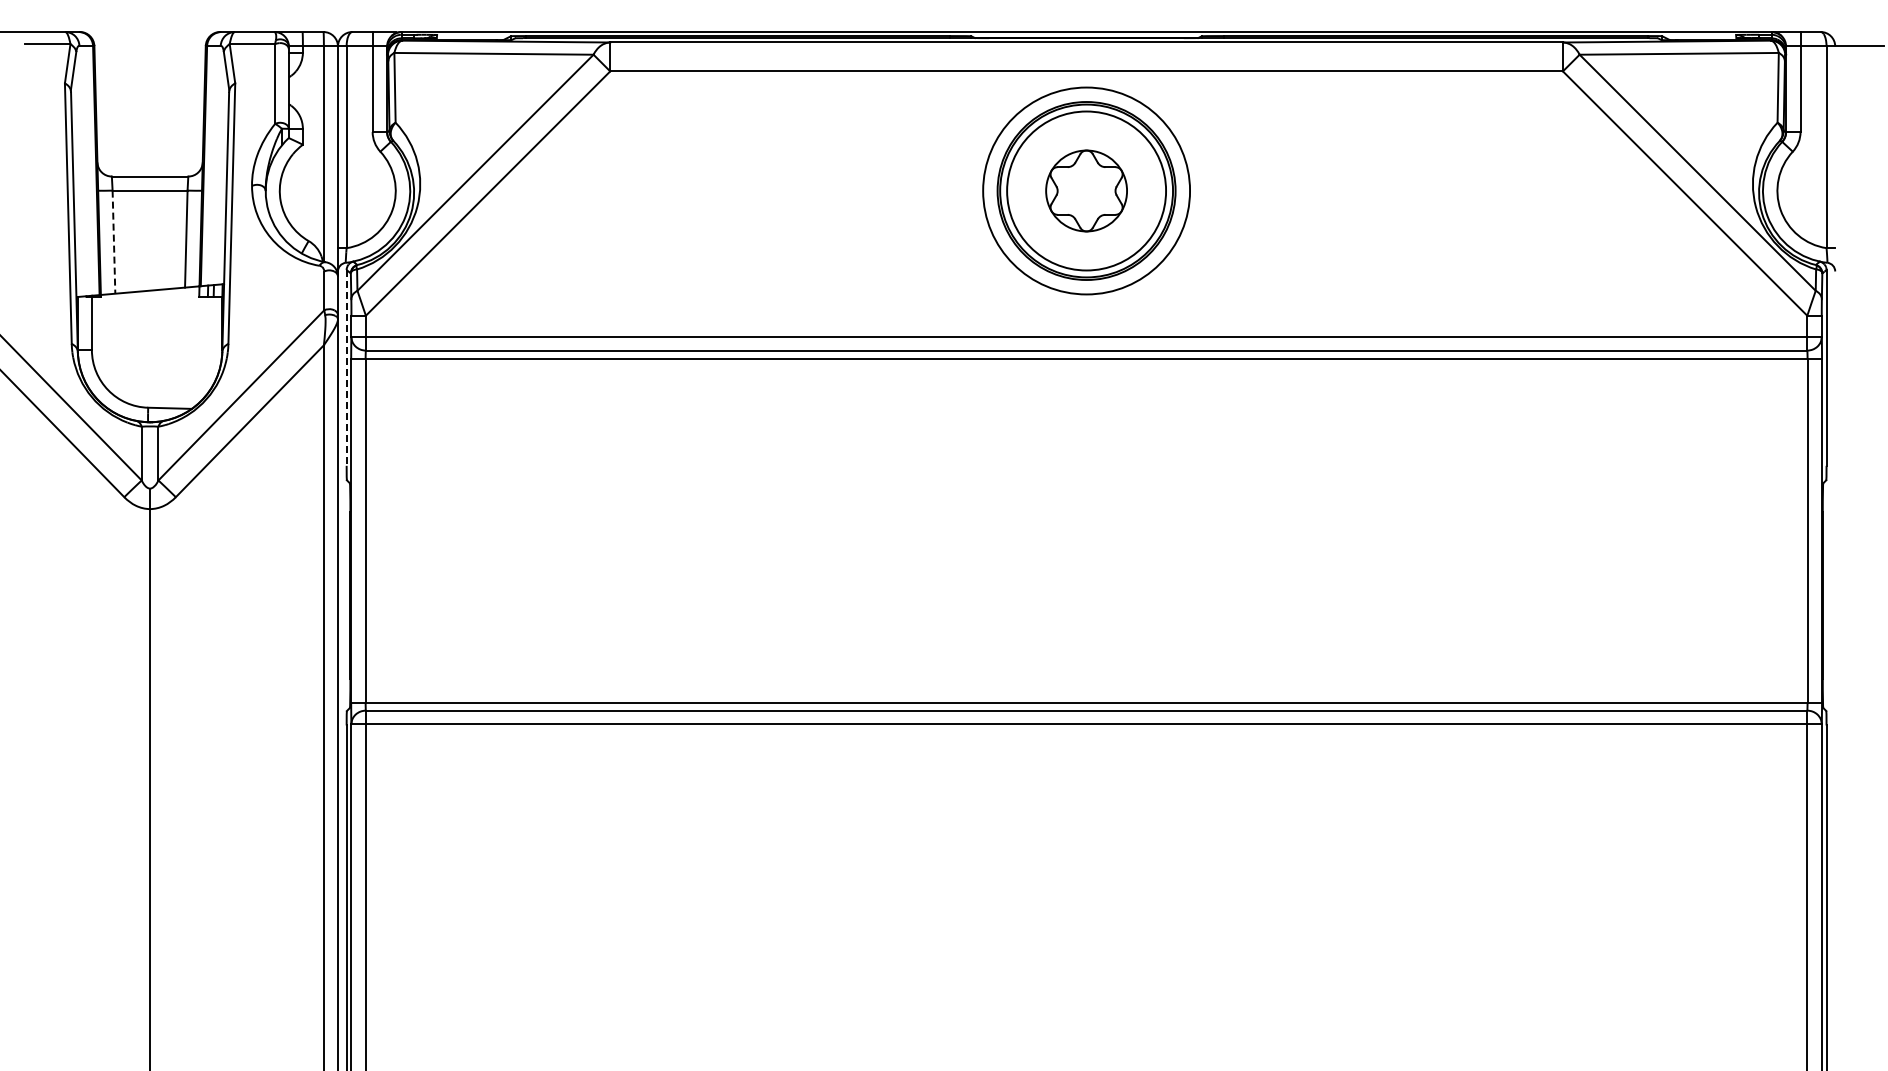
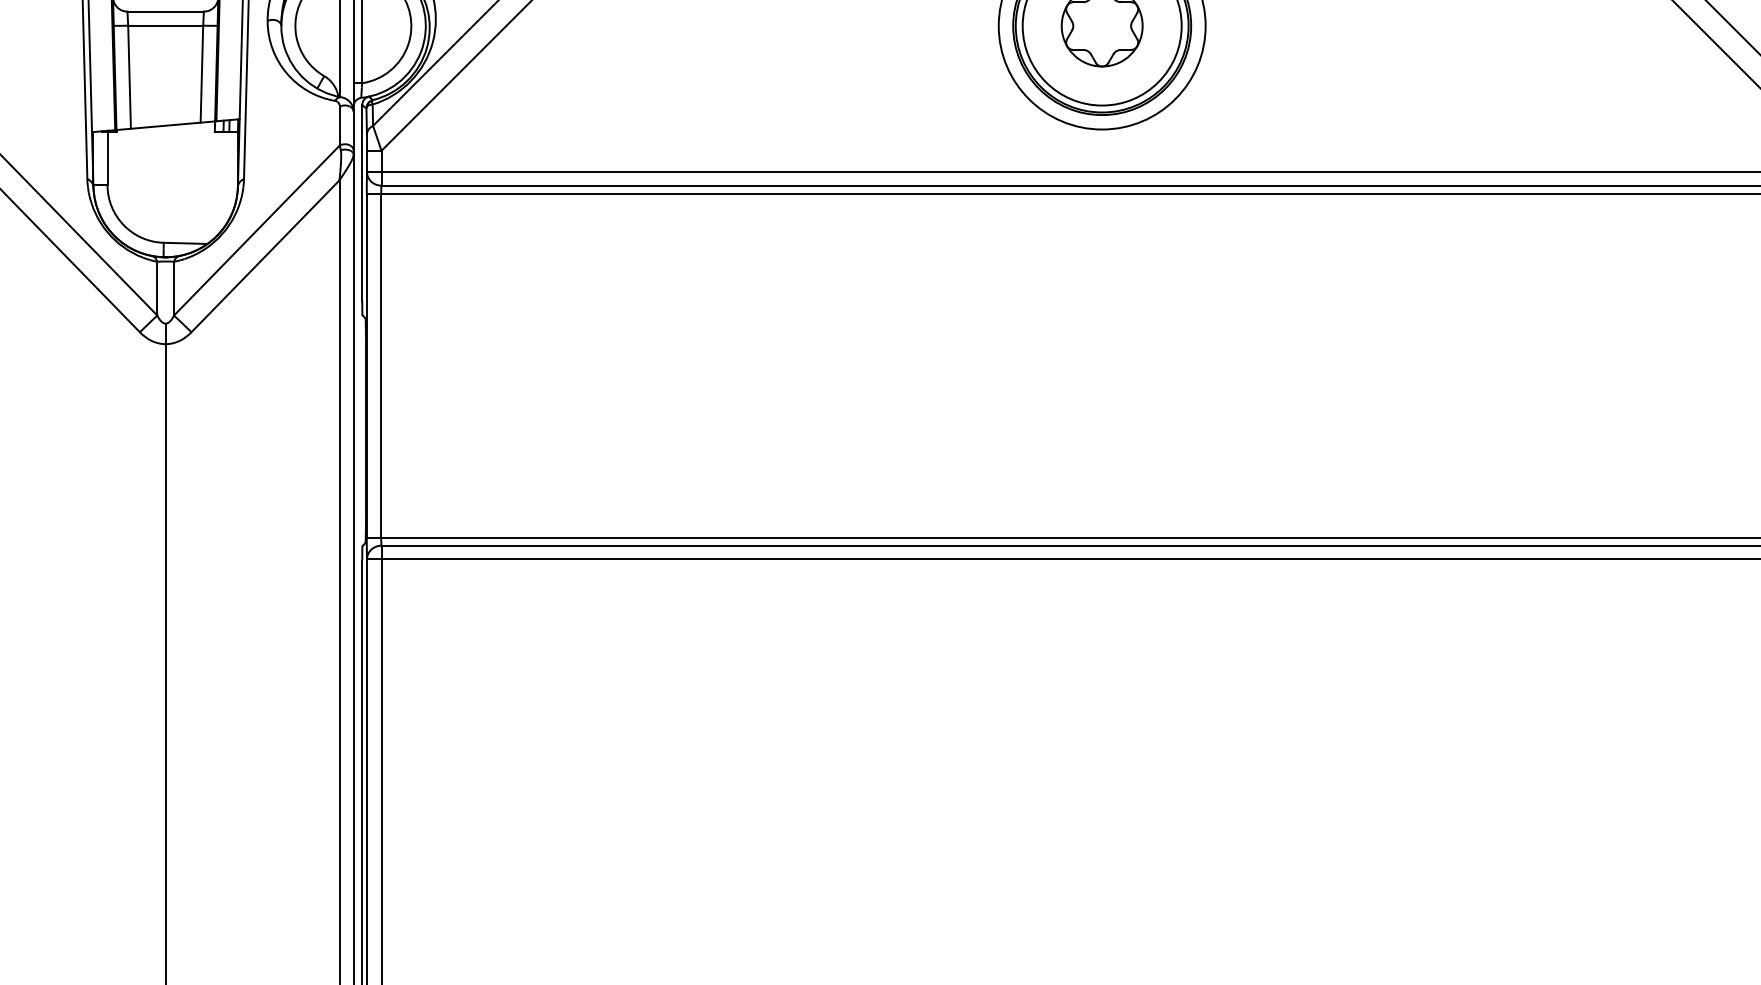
line: (113, 242) -> (129, 77), dashed -> solid
line: (346, 367) -> (362, 202), dashed -> solid

